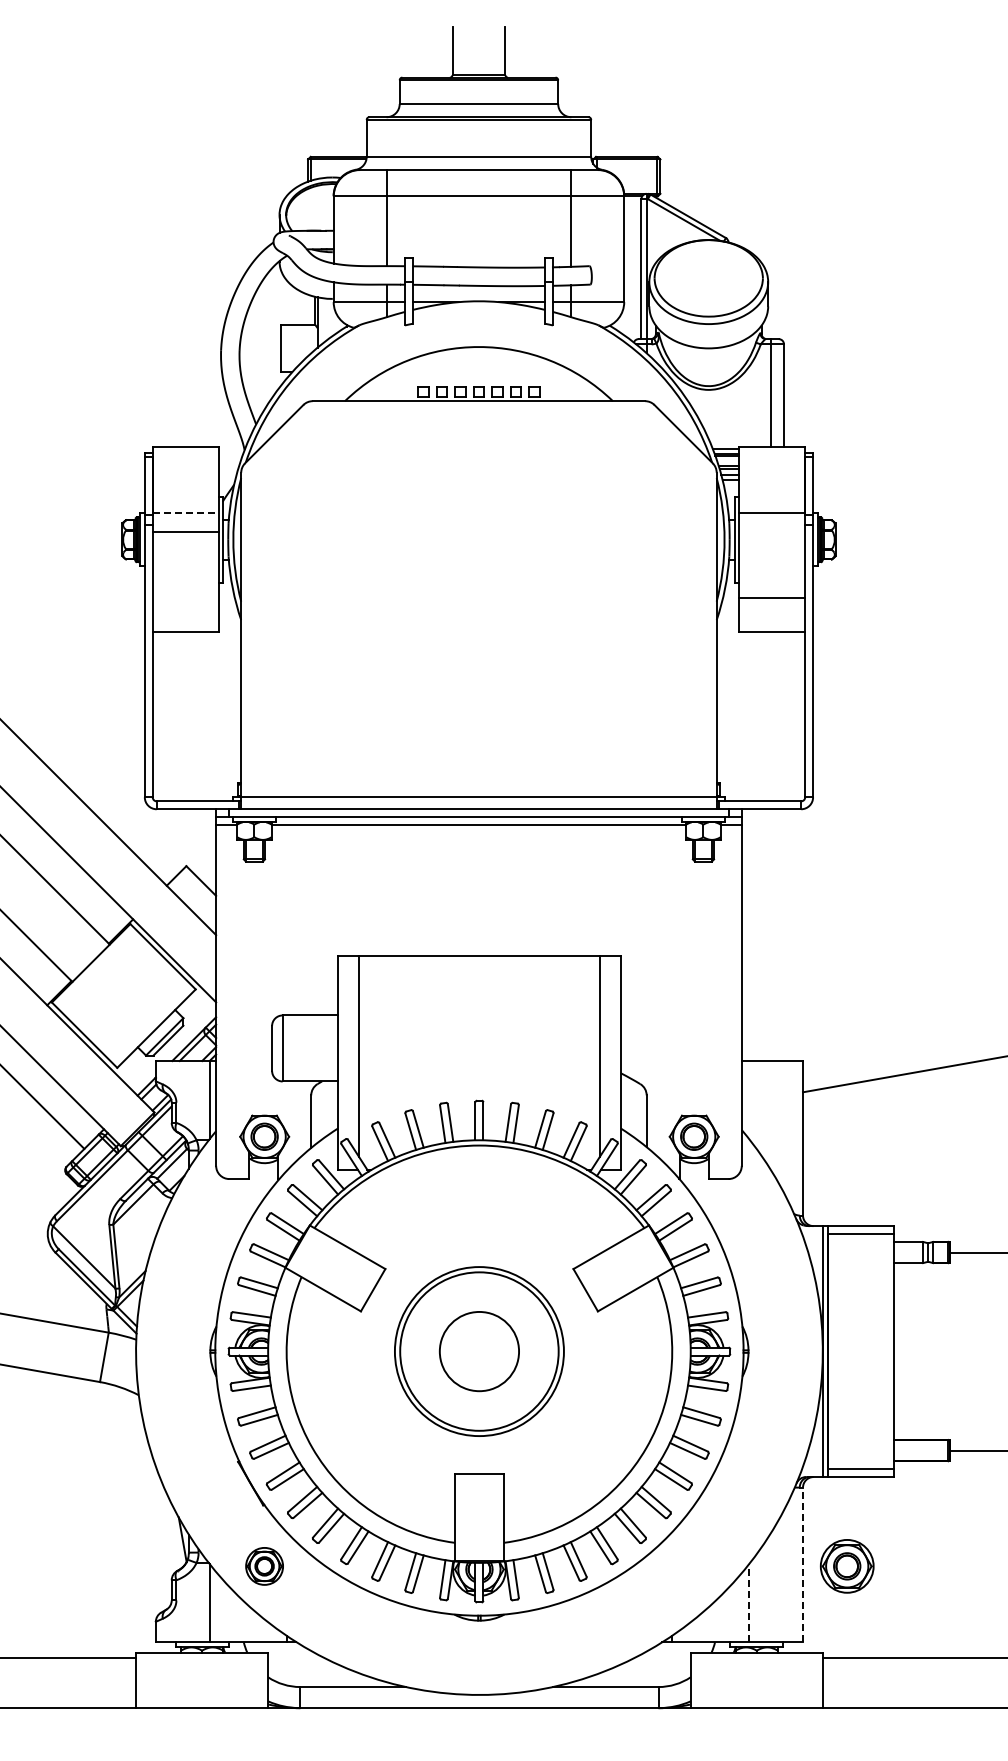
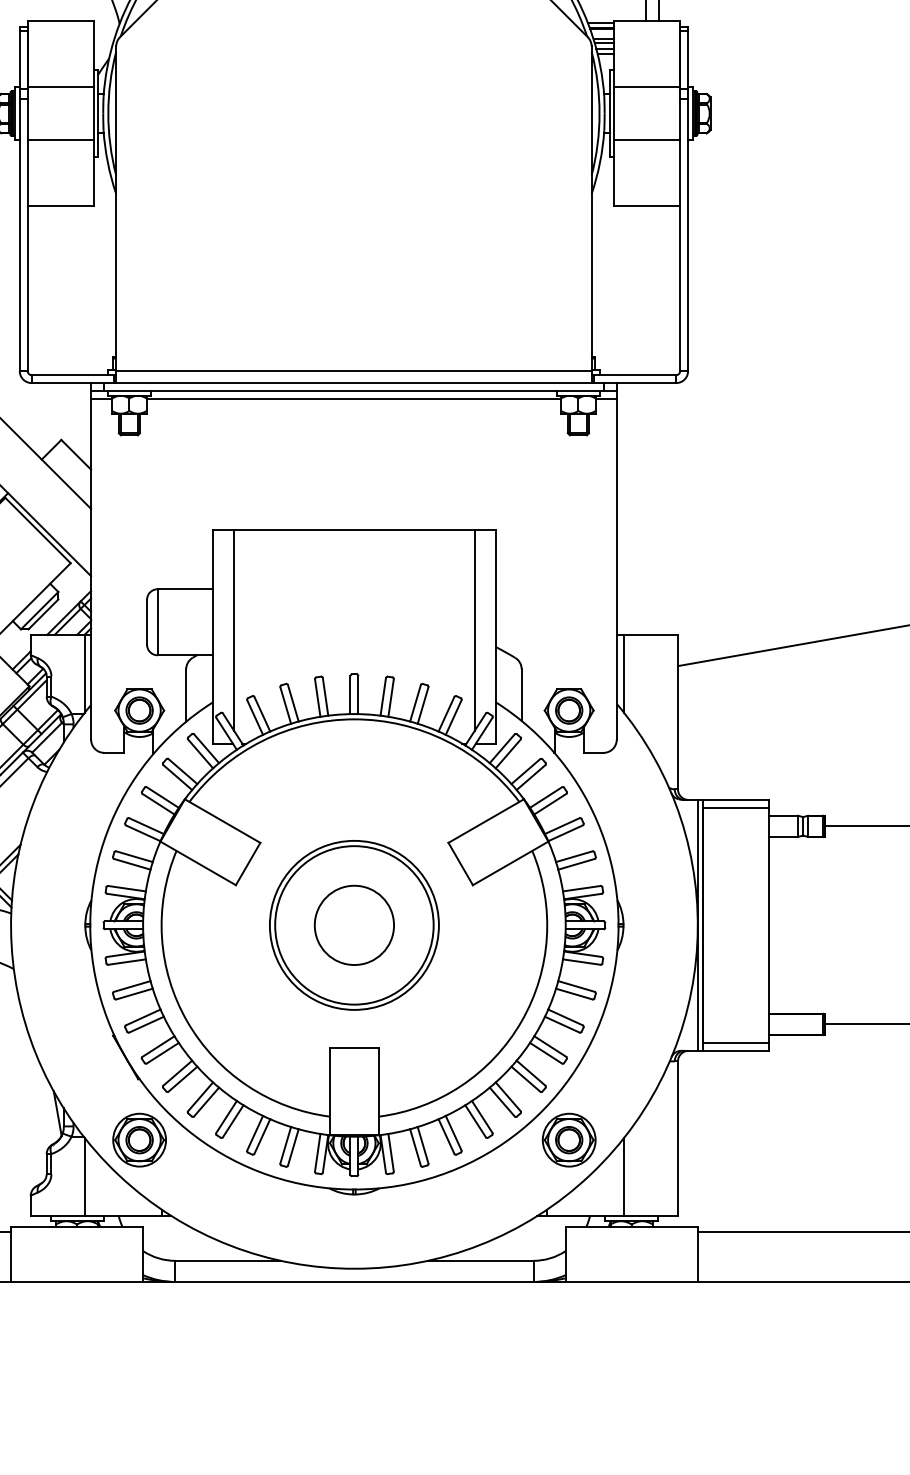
line: (186, 513) -> (61, 87), dashed -> solid
line: (185, 532) -> (60, 140), moved
line: (772, 598) -> (647, 140), moved
line: (749, 1100) -> (624, 674), added
line: (803, 1564) -> (678, 1138), dashed -> solid
part: (264, 1566) -> (139, 1140), size x1.43
part: (846, 1566) -> (568, 1140), moved
line: (749, 1603) -> (624, 1177), dashed -> solid

